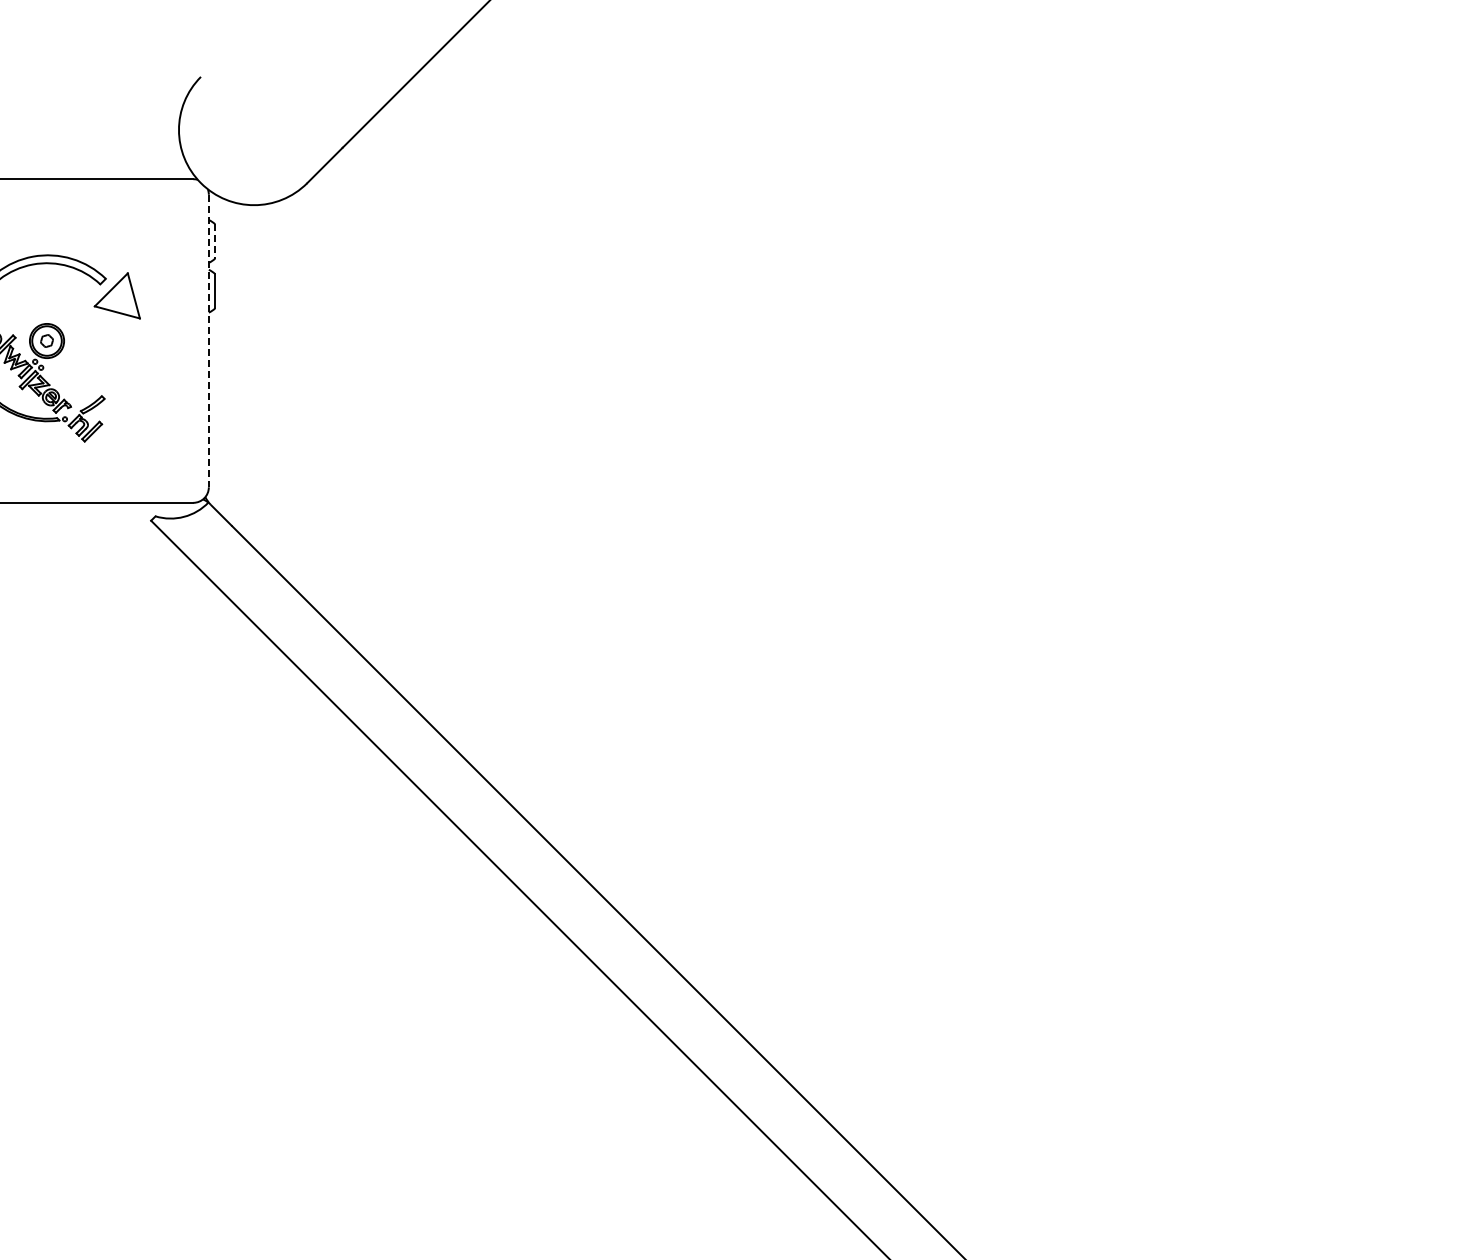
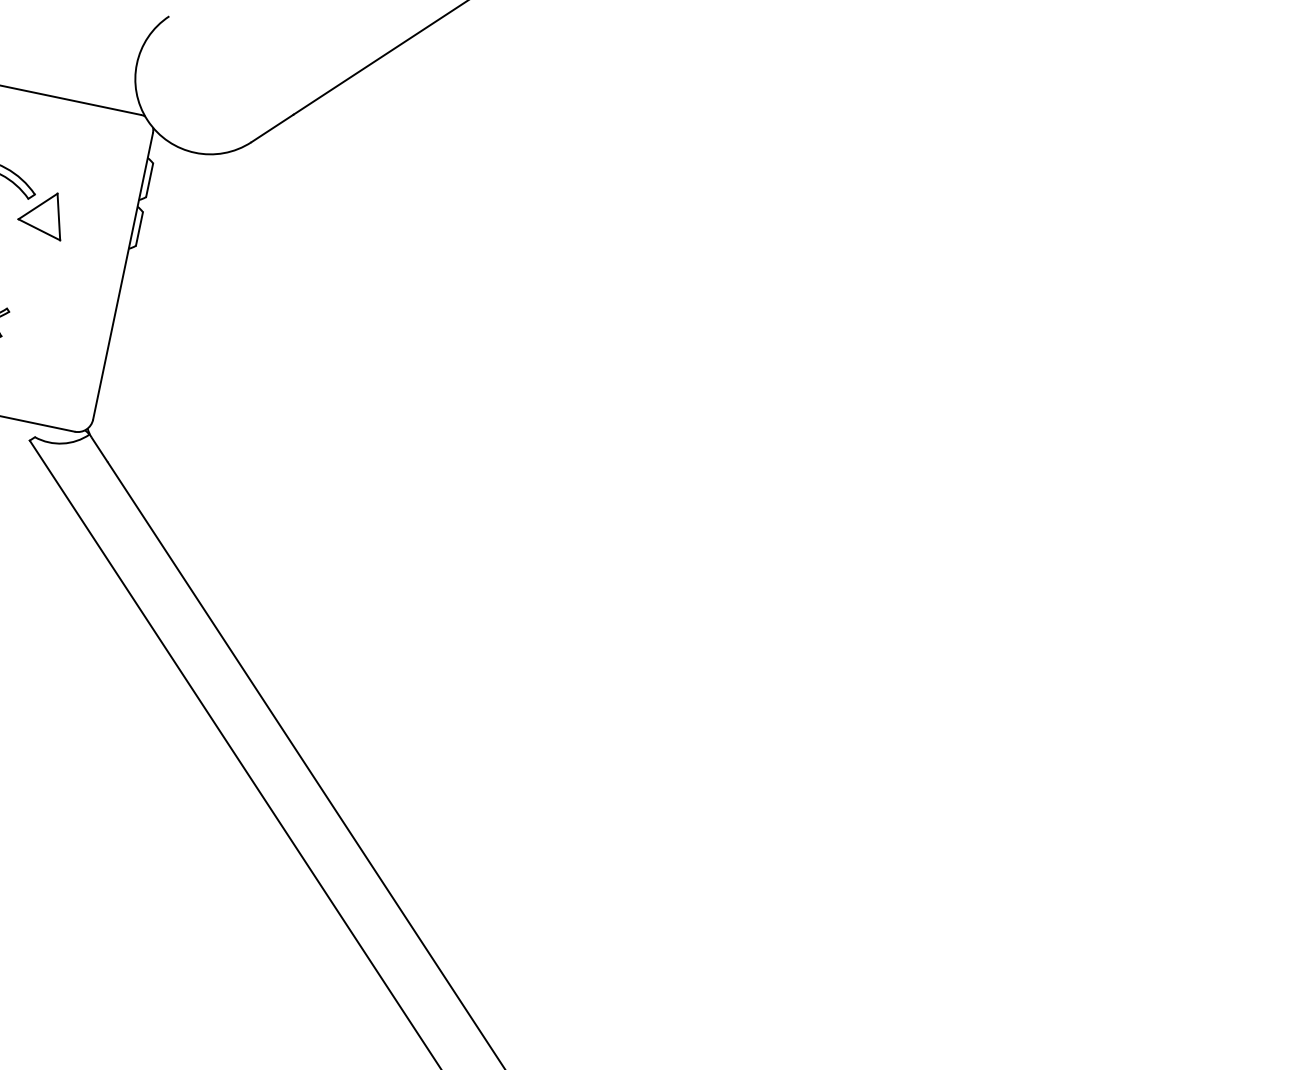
line: (215, 241) -> (149, 180), dashed -> solid
line: (208, 341) -> (122, 276), dashed -> solid

